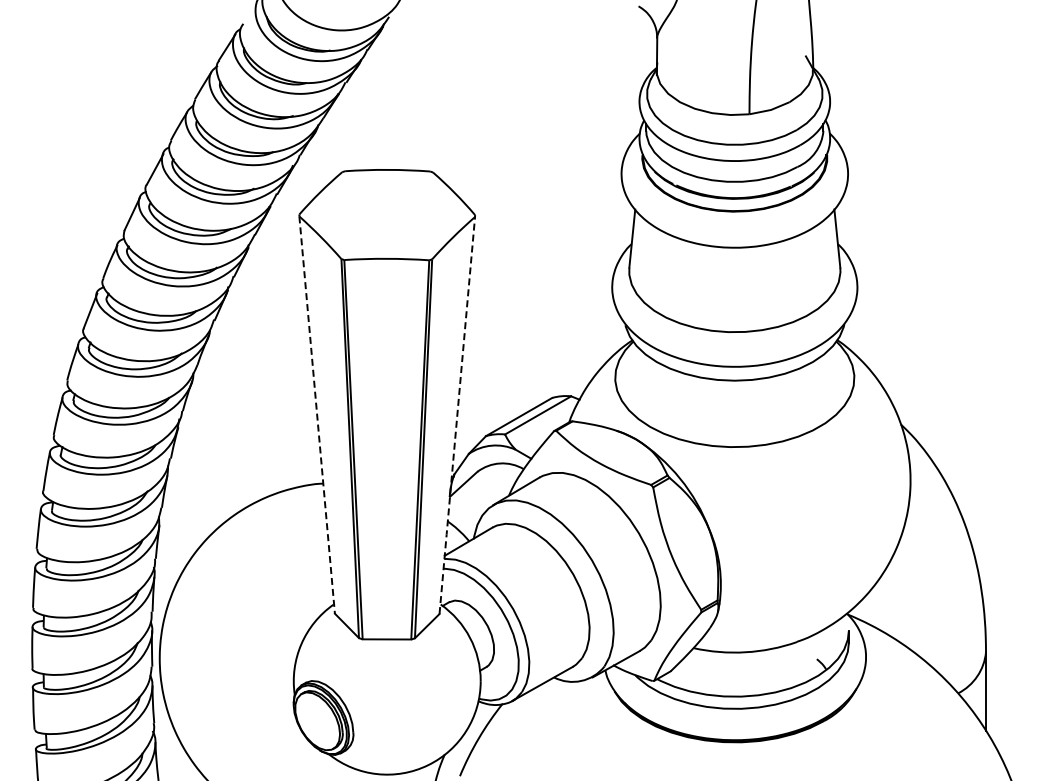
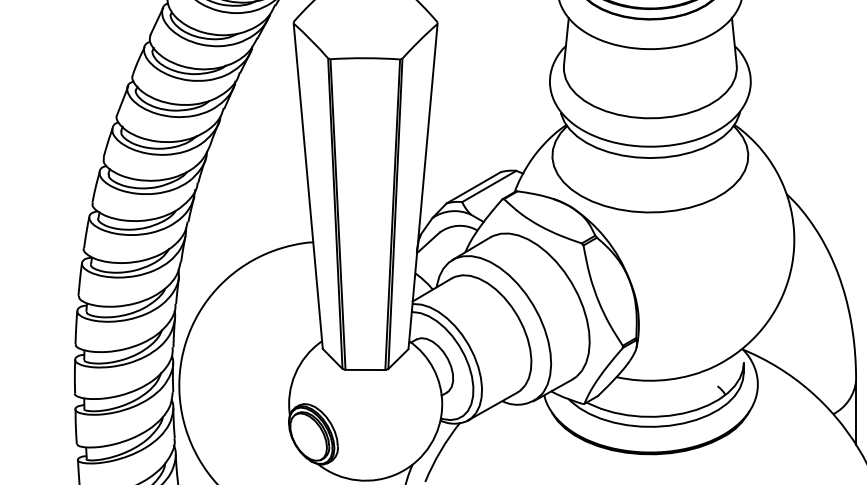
line: (317, 414) -> (308, 185), dashed -> solid
line: (457, 416) -> (423, 187), dashed -> solid

